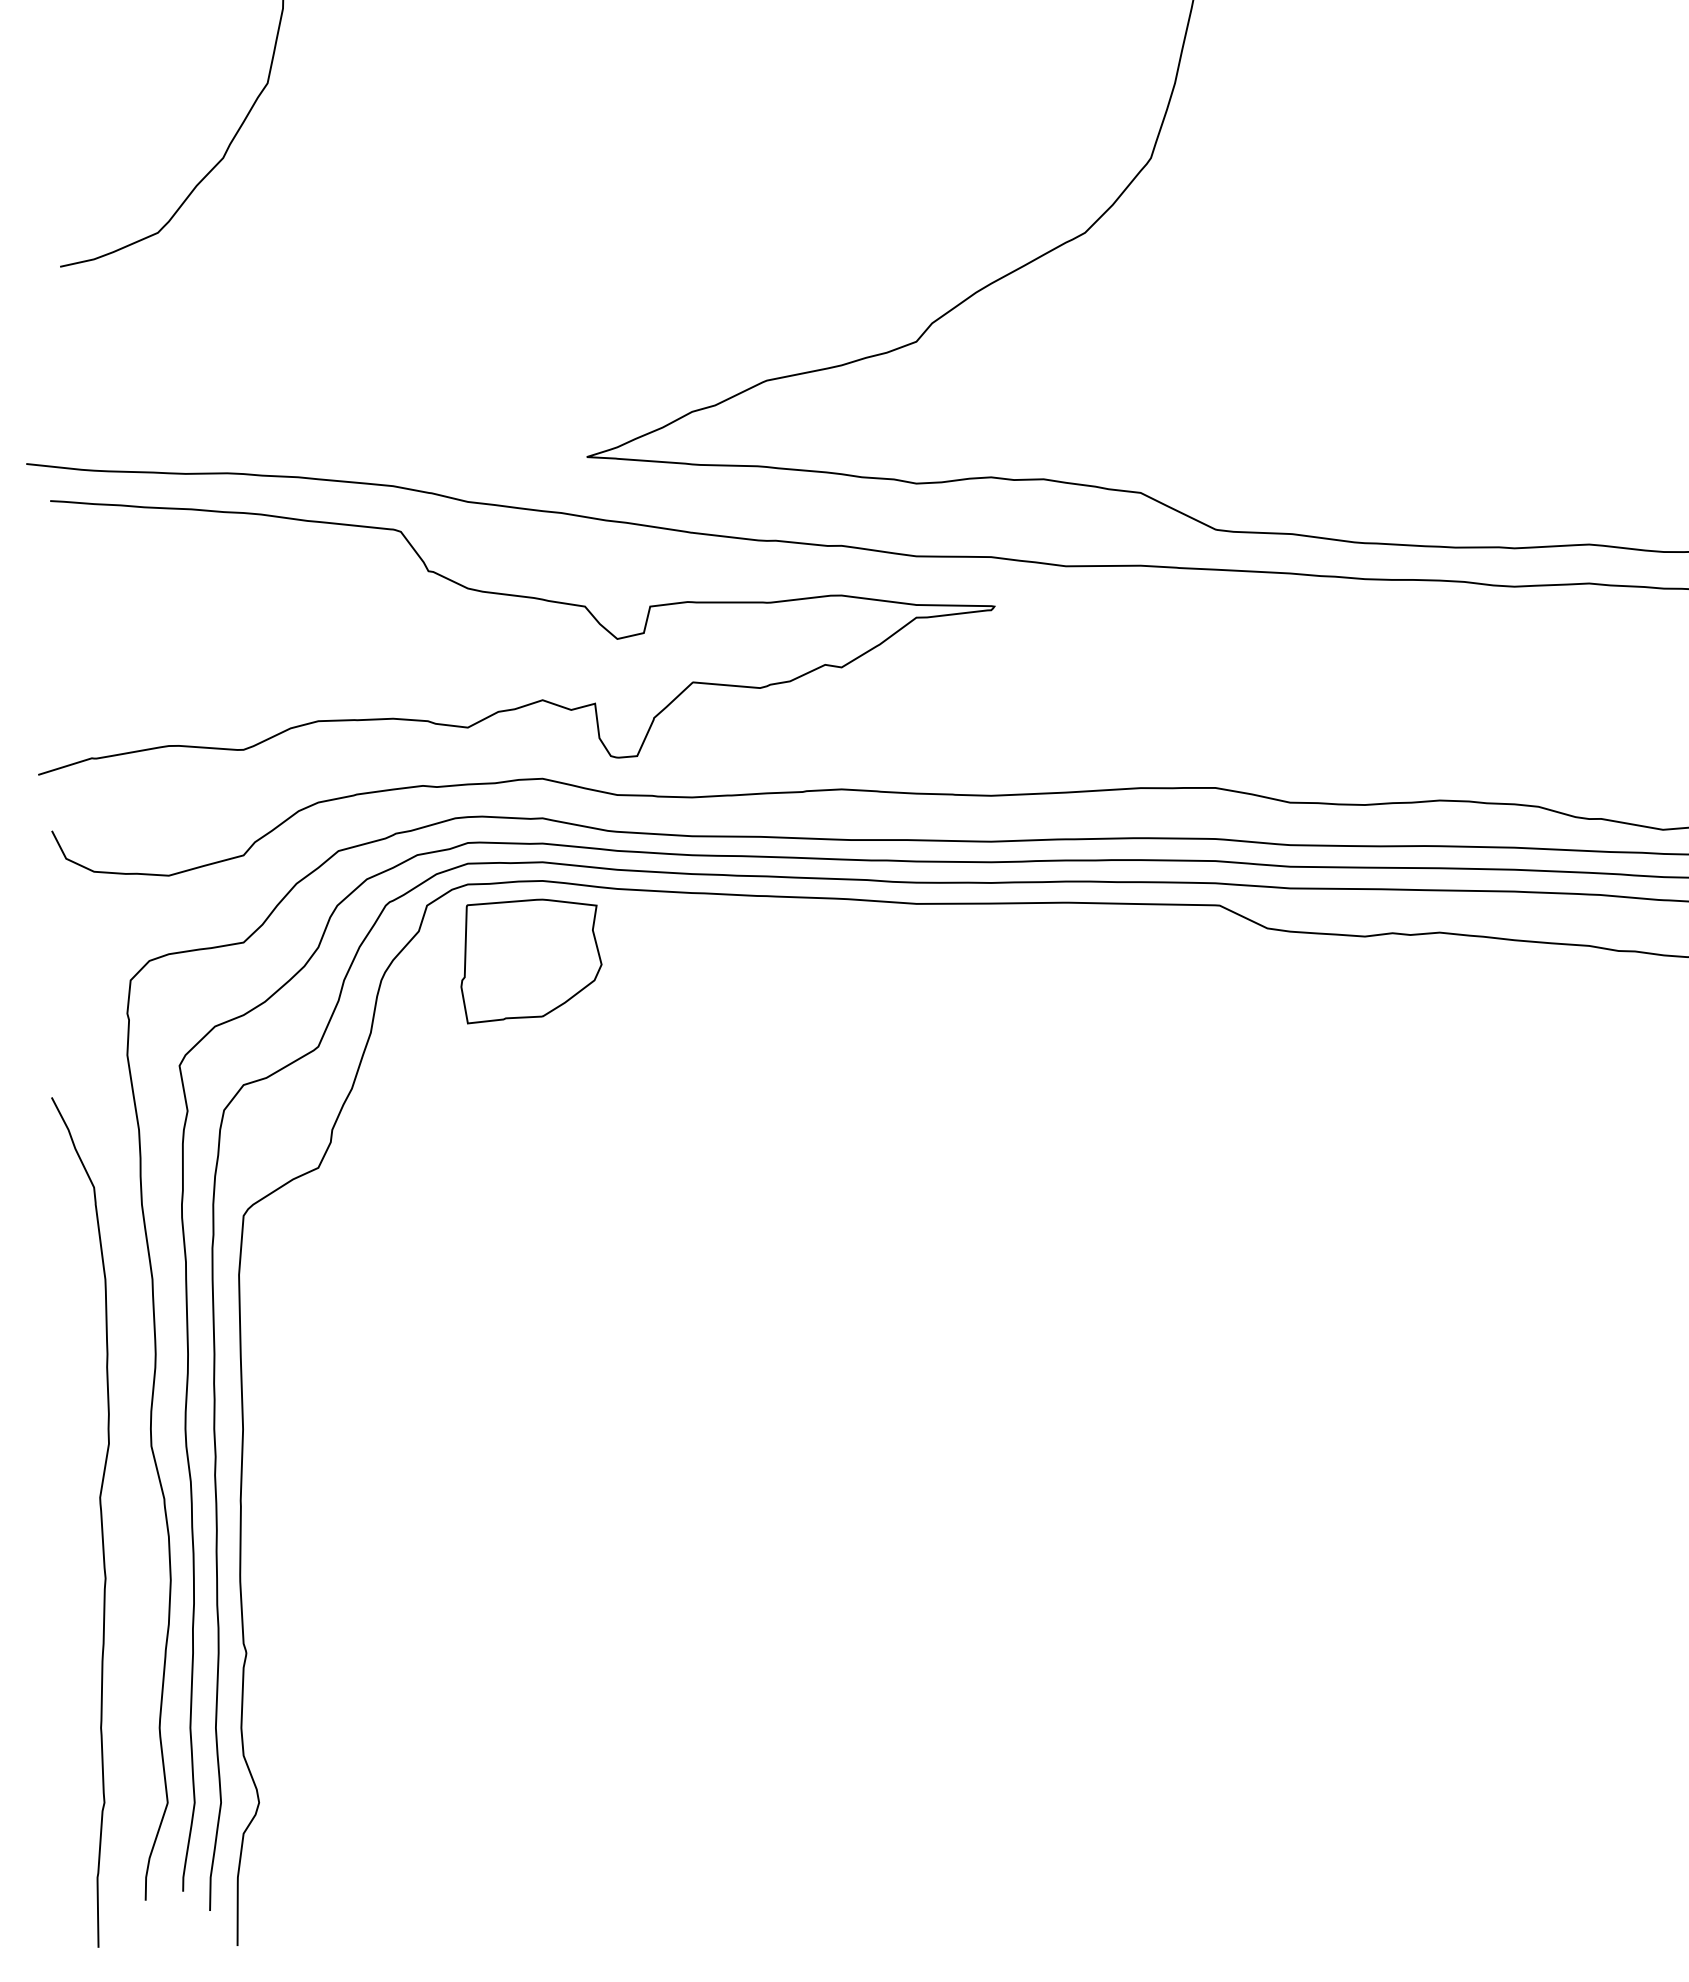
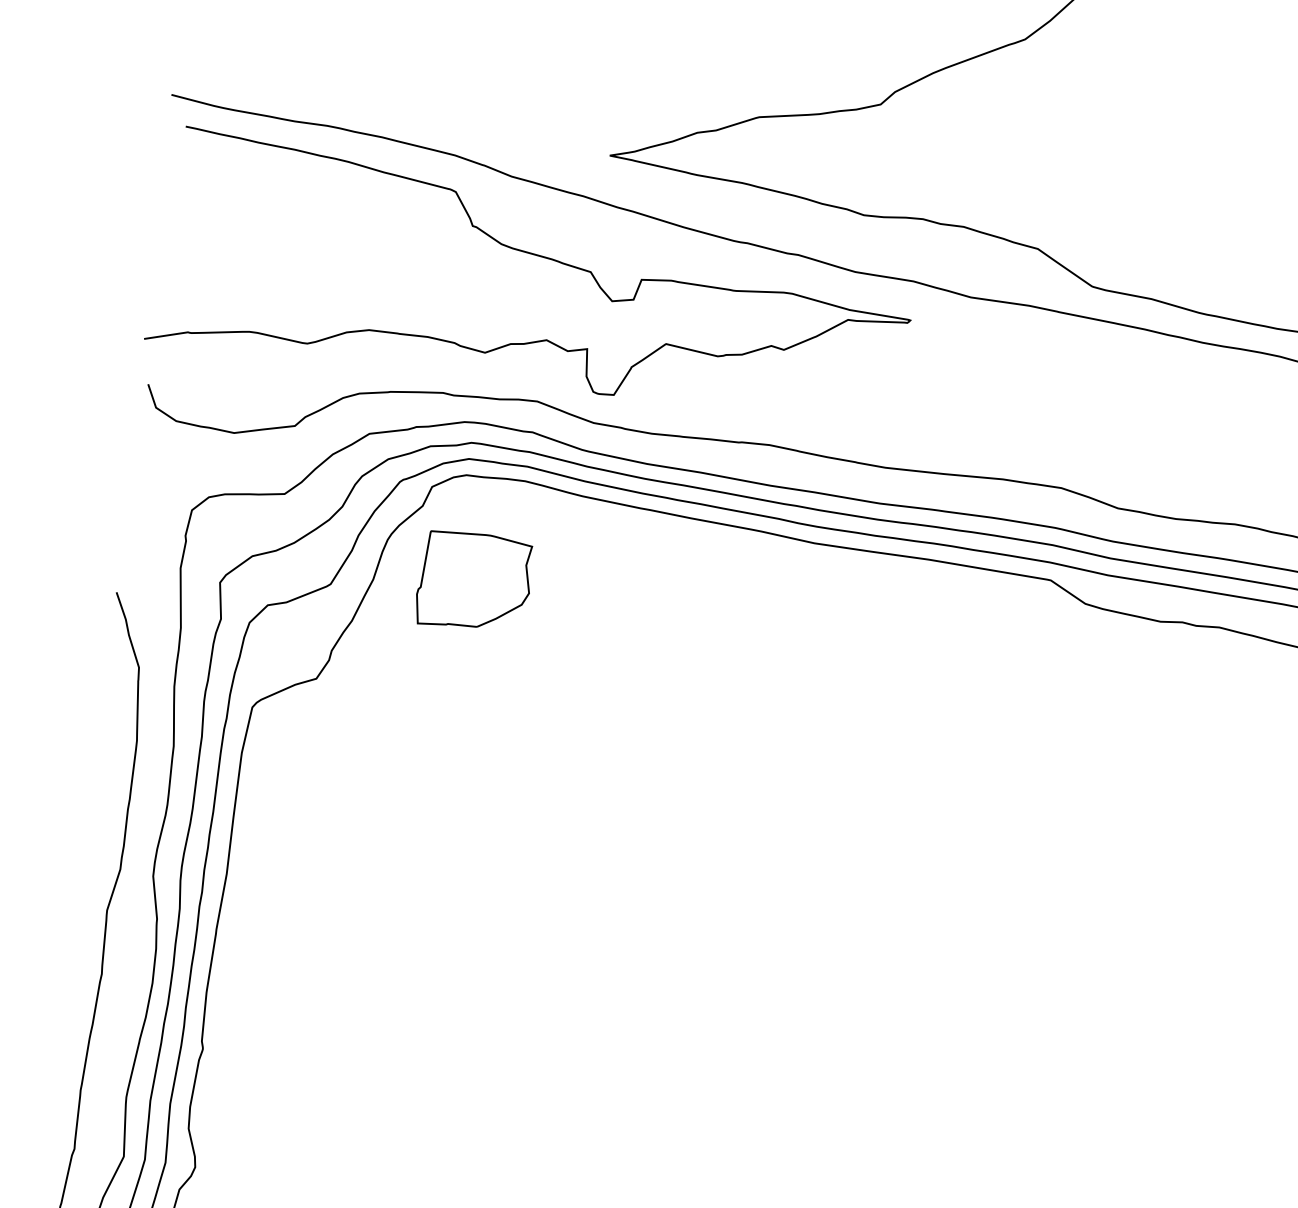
part: (531, 961) -> (474, 582), moved

